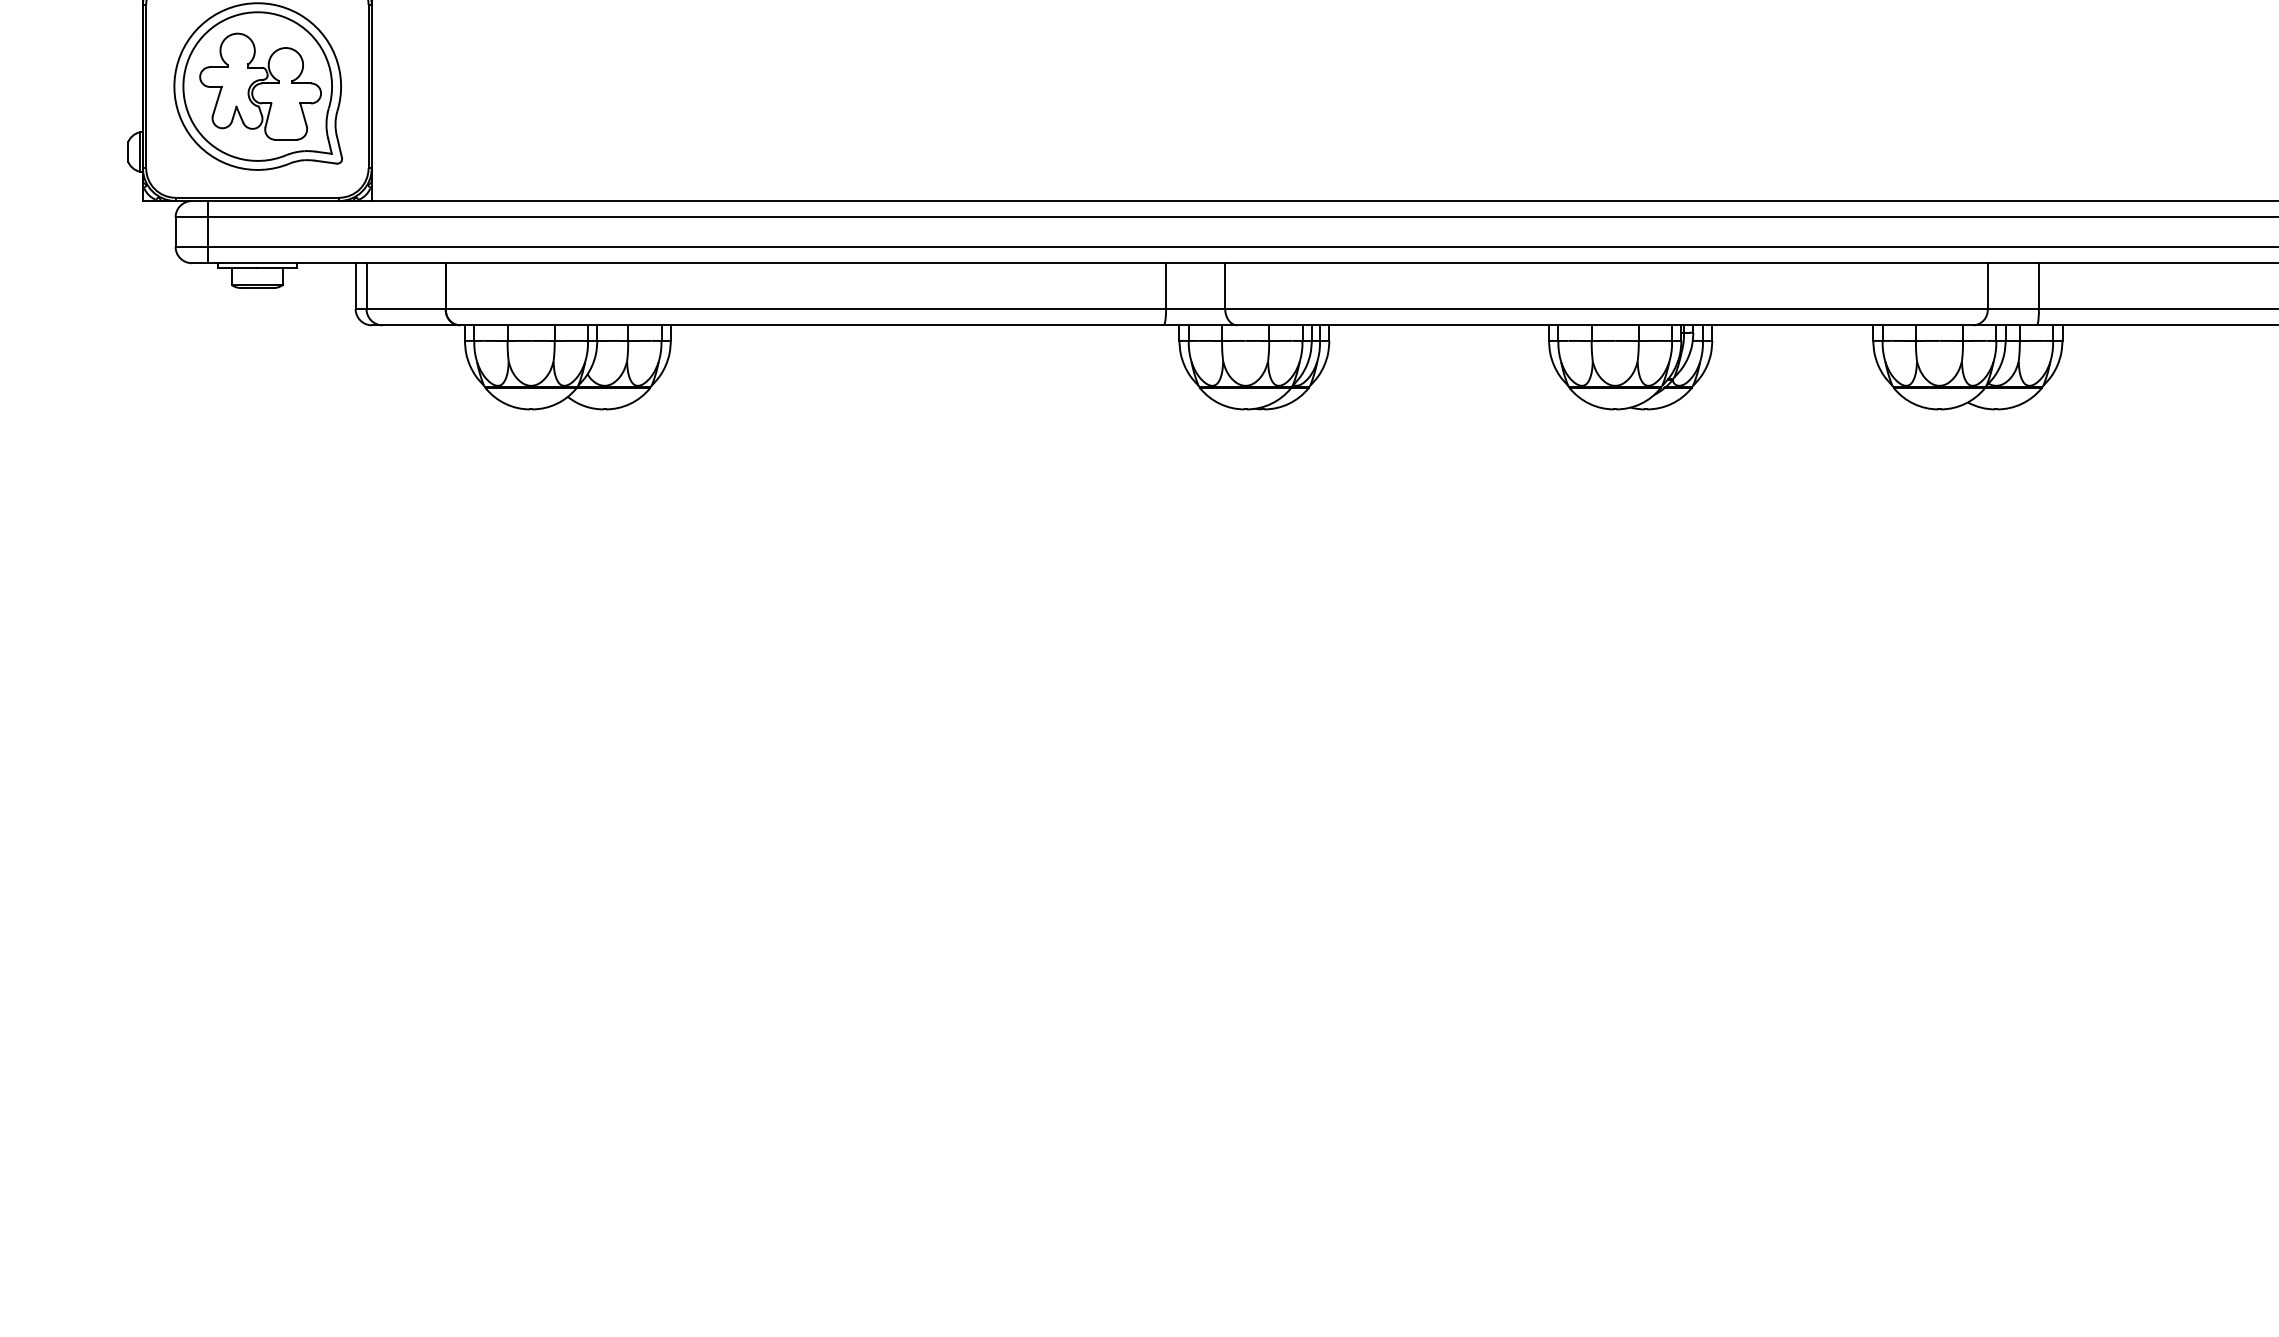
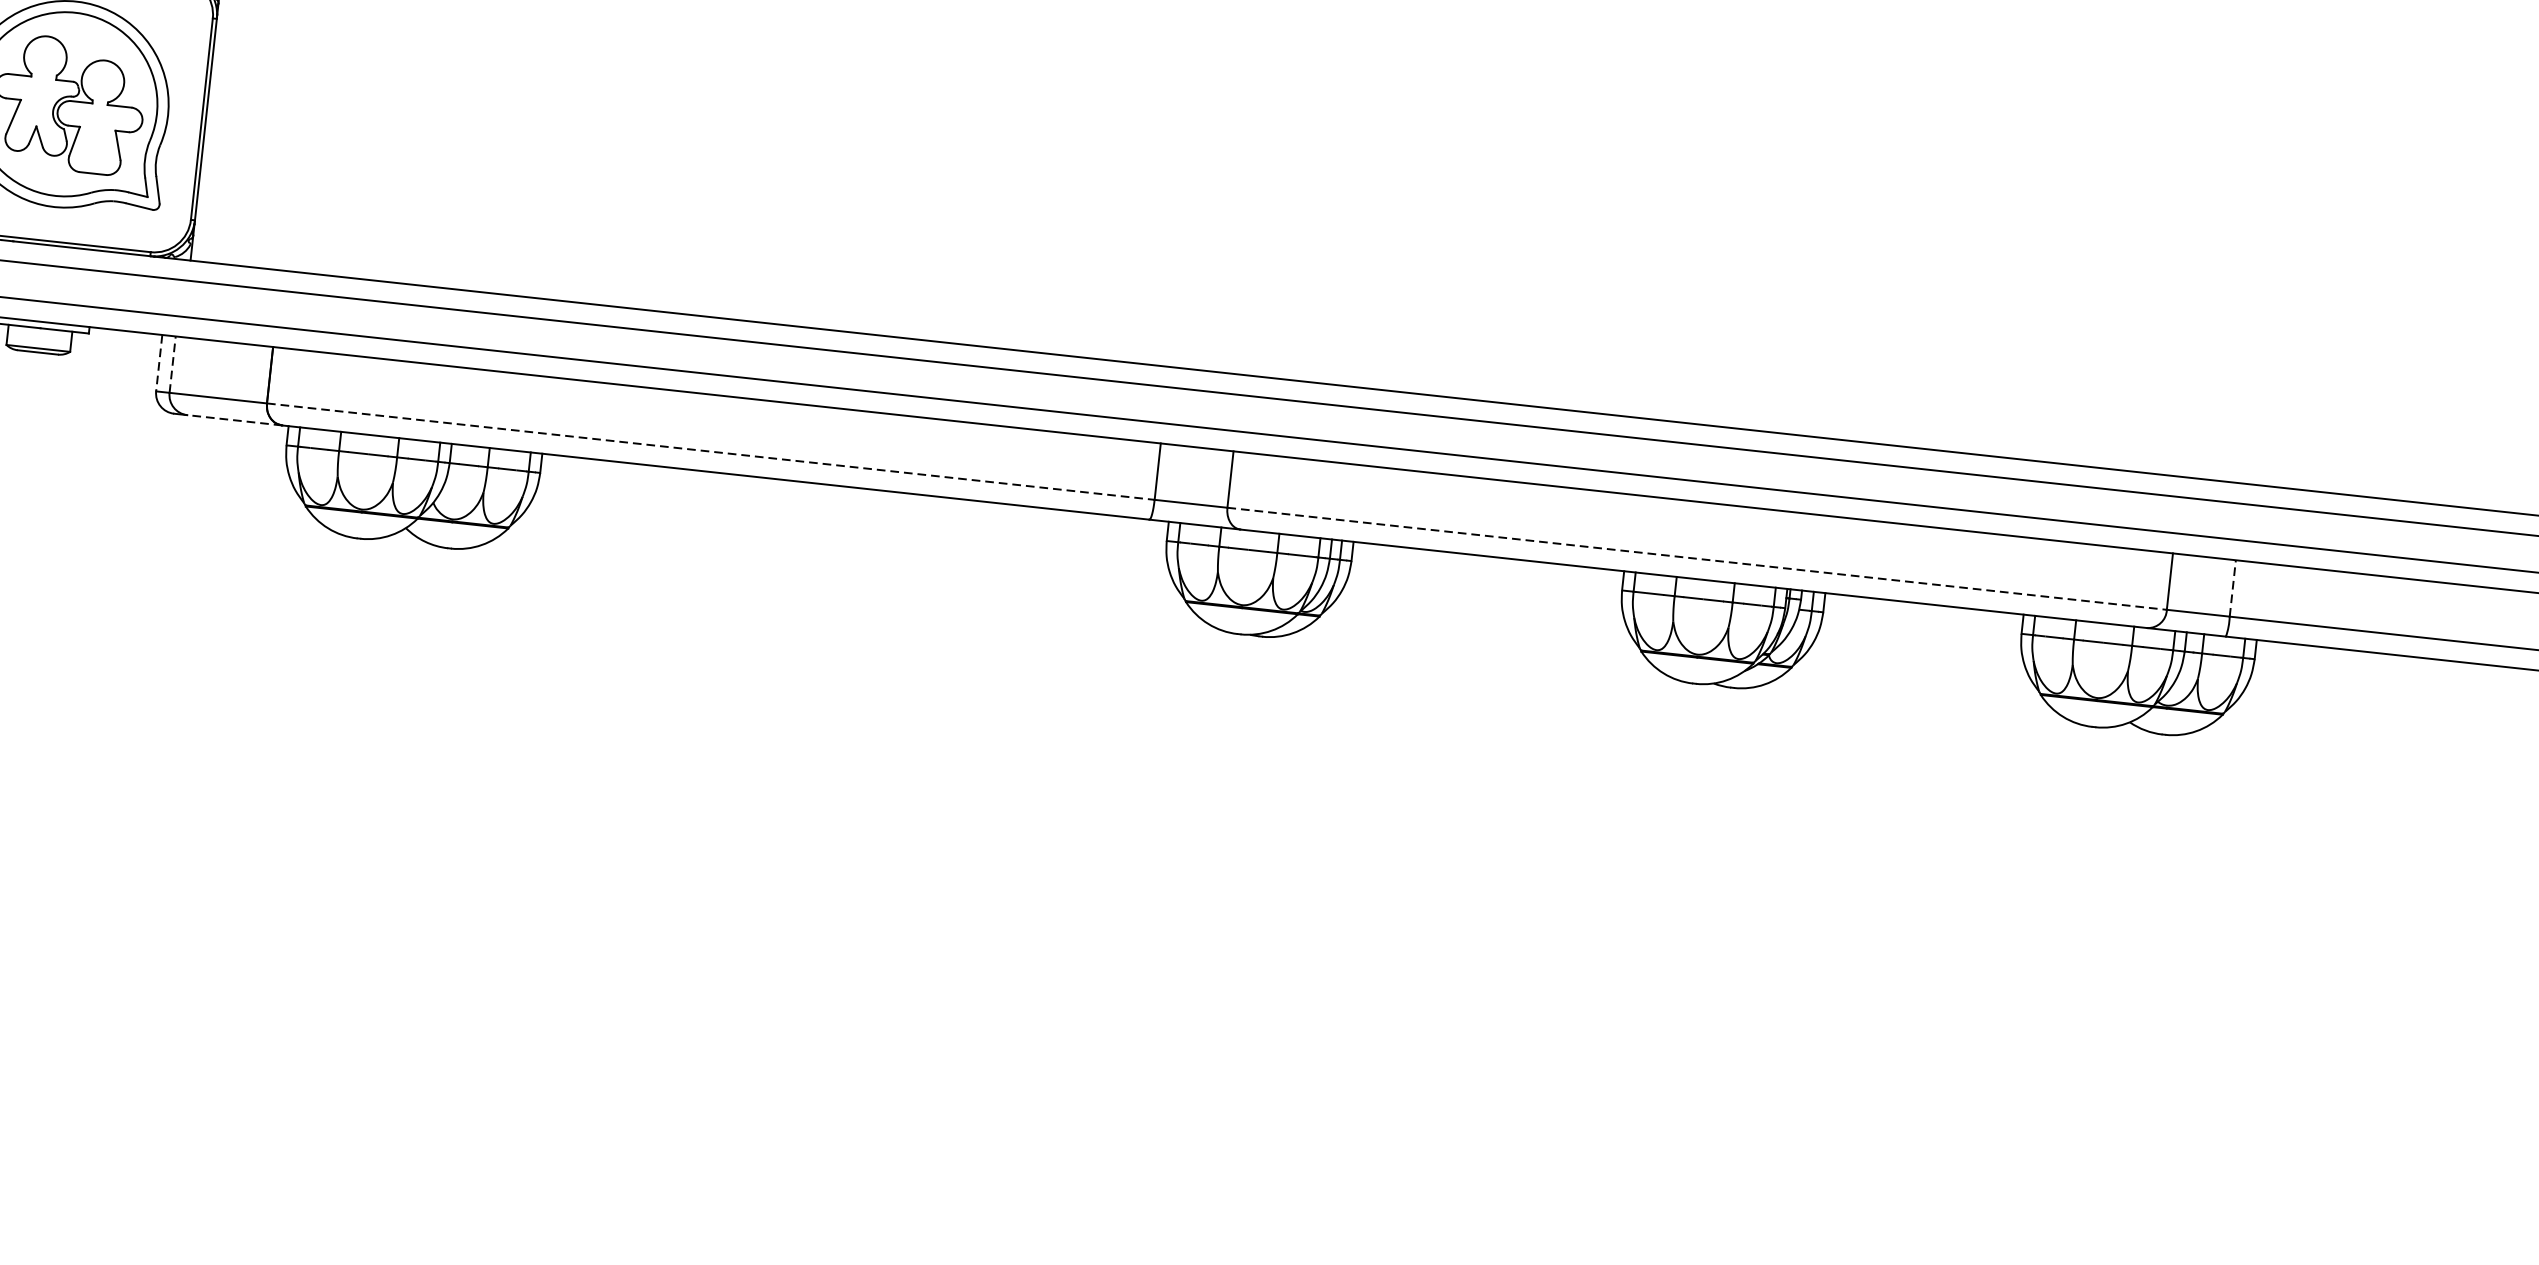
line: (355, 286) -> (159, 363), solid -> dashed
line: (366, 286) -> (172, 365), solid -> dashed
line: (2038, 286) -> (2232, 588), solid -> dashed
line: (806, 308) -> (711, 451), solid -> dashed
line: (1606, 308) -> (1697, 558), solid -> dashed
line: (421, 325) -> (235, 420), solid -> dashed

